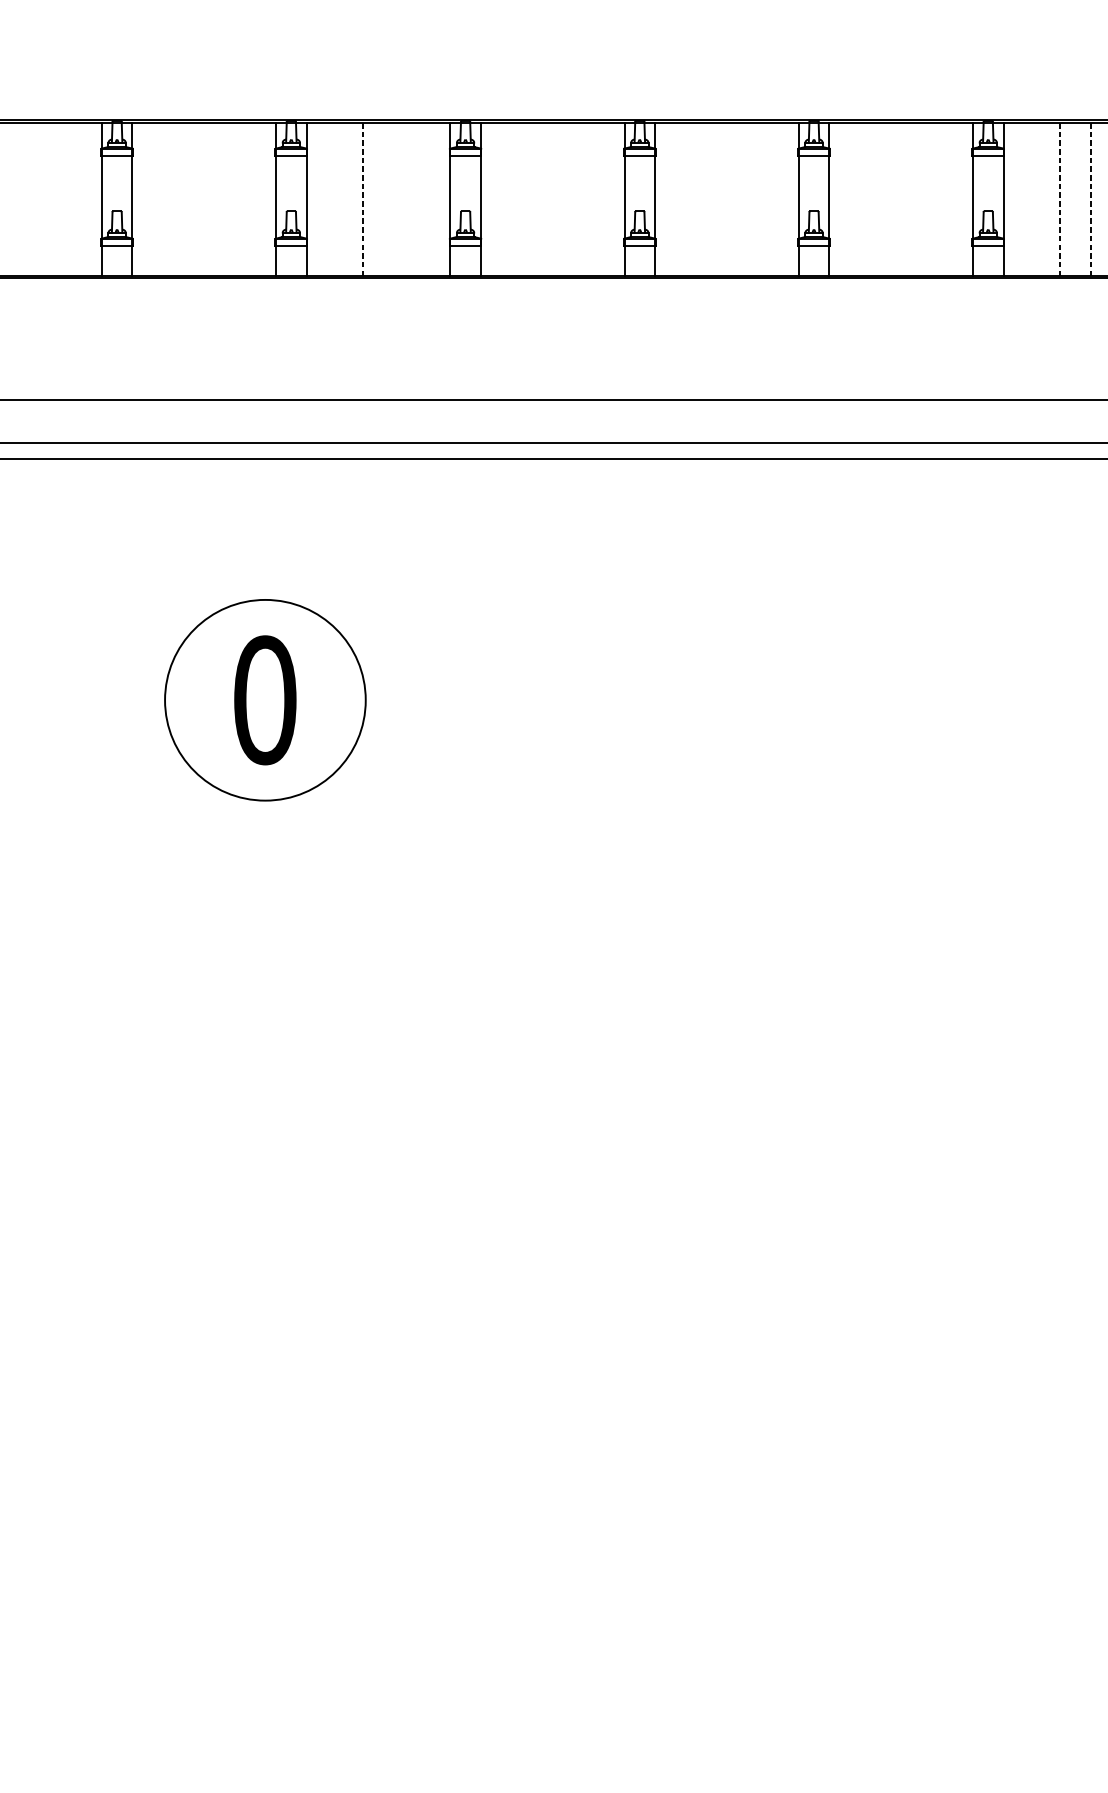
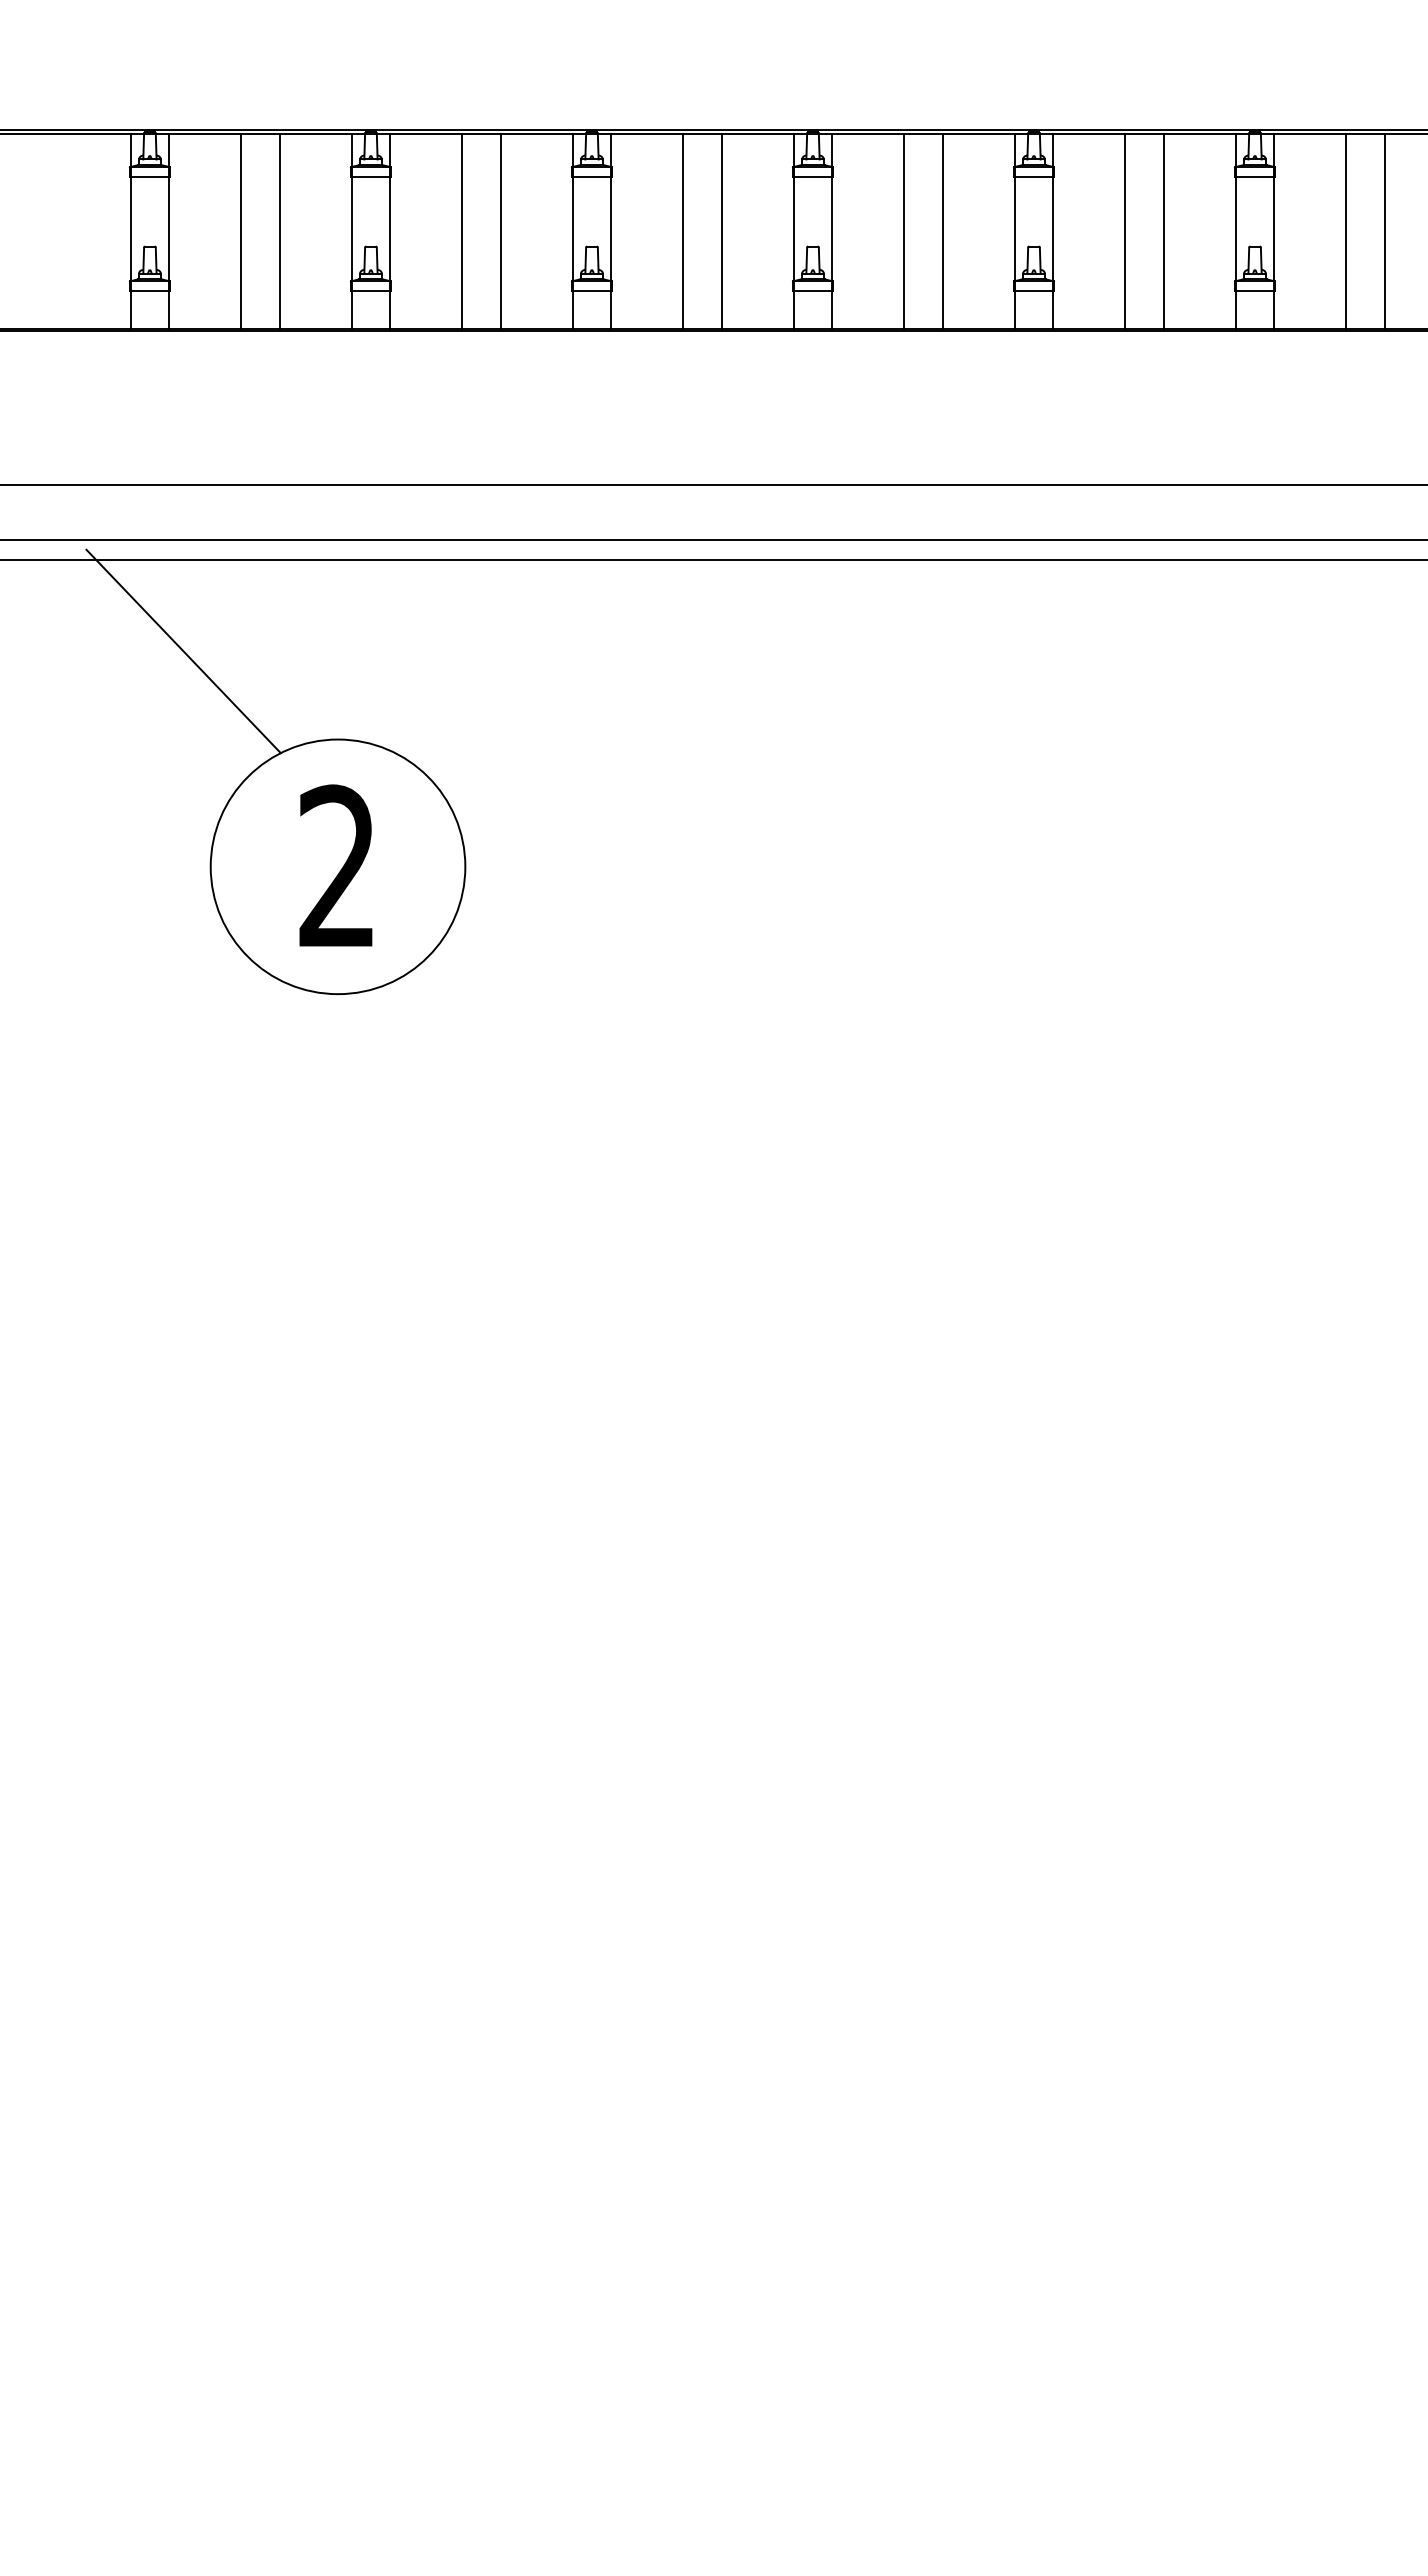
line: (363, 198) -> (462, 230), dashed -> solid
line: (1060, 198) -> (1346, 230), dashed -> solid
line: (1090, 198) -> (1384, 230), dashed -> solid
line: (189, 199) -> (241, 231), added
line: (219, 199) -> (279, 231), added
line: (393, 199) -> (500, 231), added
line: (537, 199) -> (683, 231), added
line: (567, 199) -> (721, 231), added
line: (711, 199) -> (904, 231), added
line: (741, 199) -> (942, 231), added
line: (886, 199) -> (1125, 231), added
line: (916, 199) -> (1163, 231), added
line: (143, 530) -> (183, 651), added
text: (264, 700) -> (337, 866), 0 -> 2

